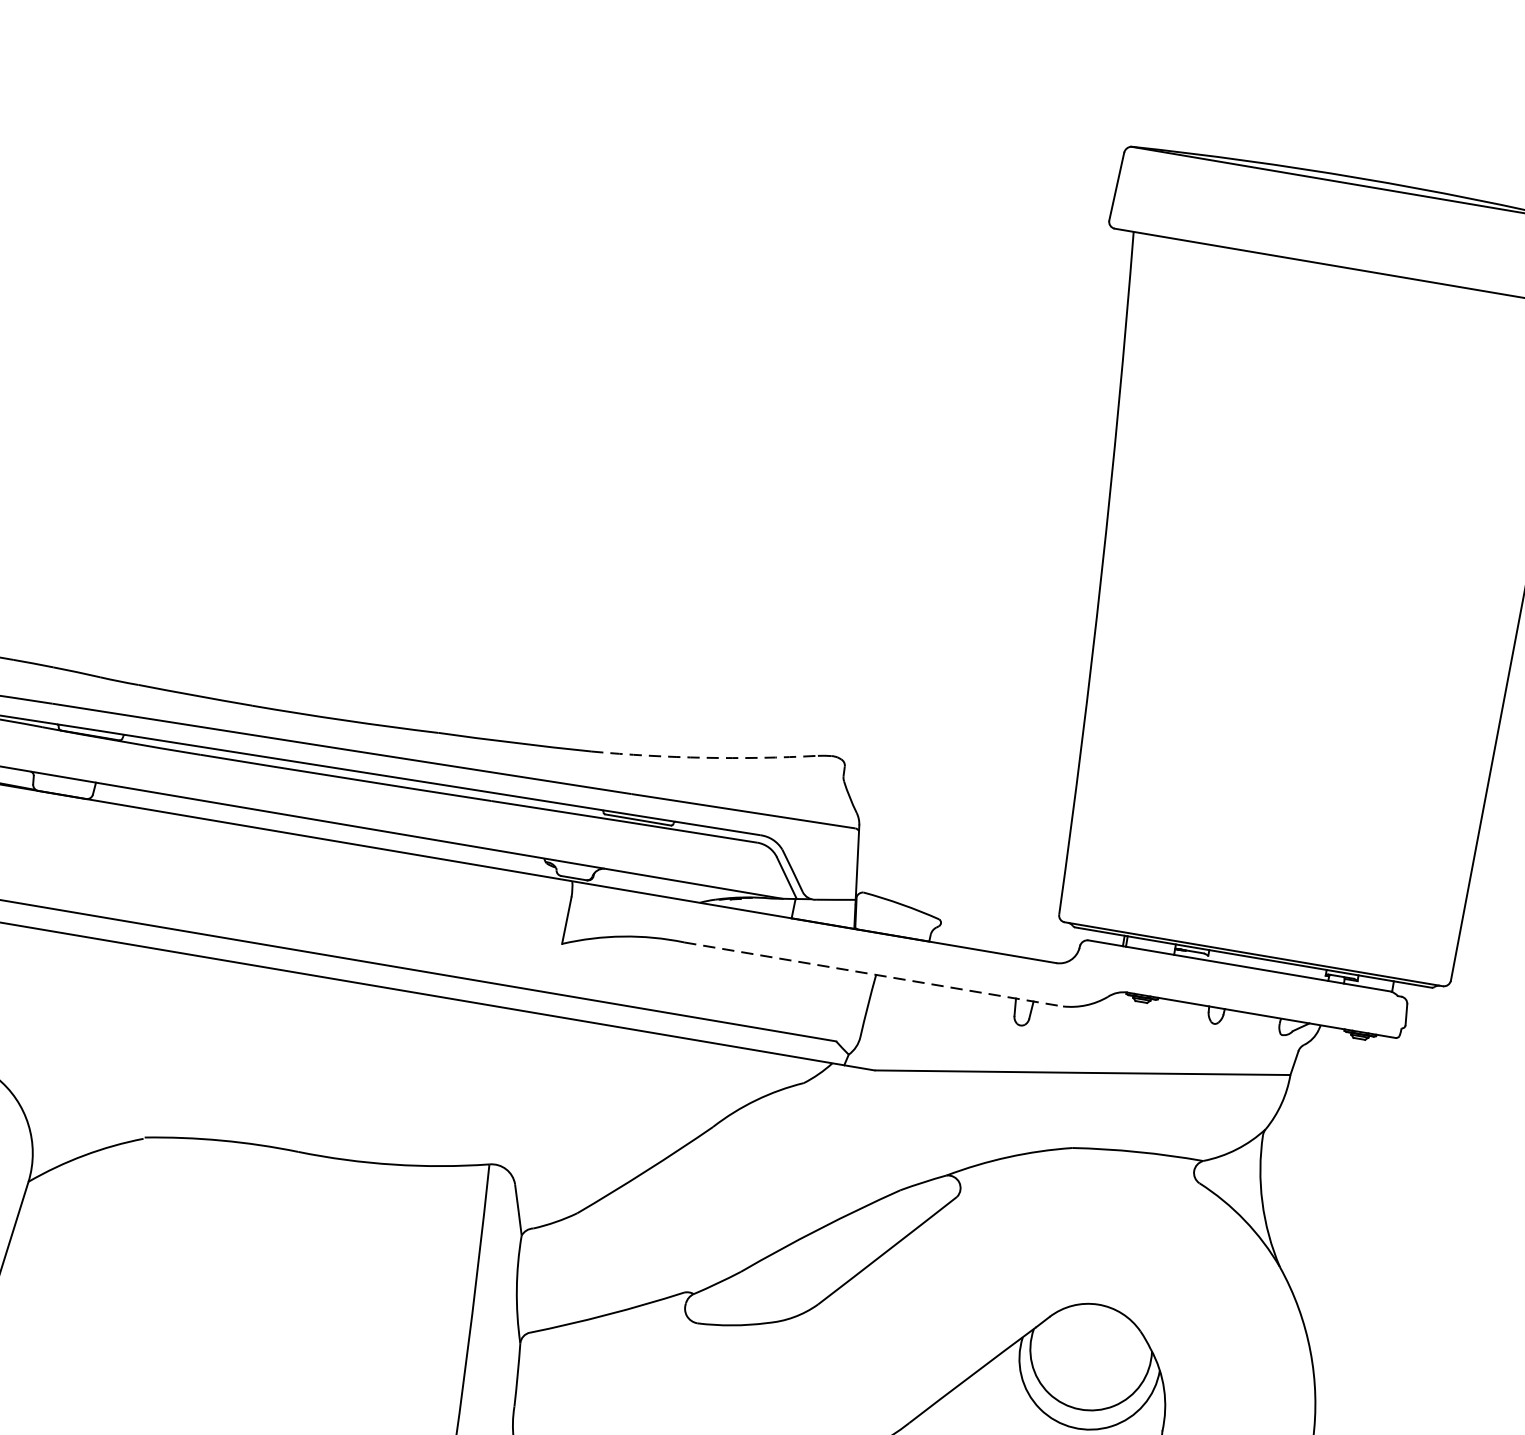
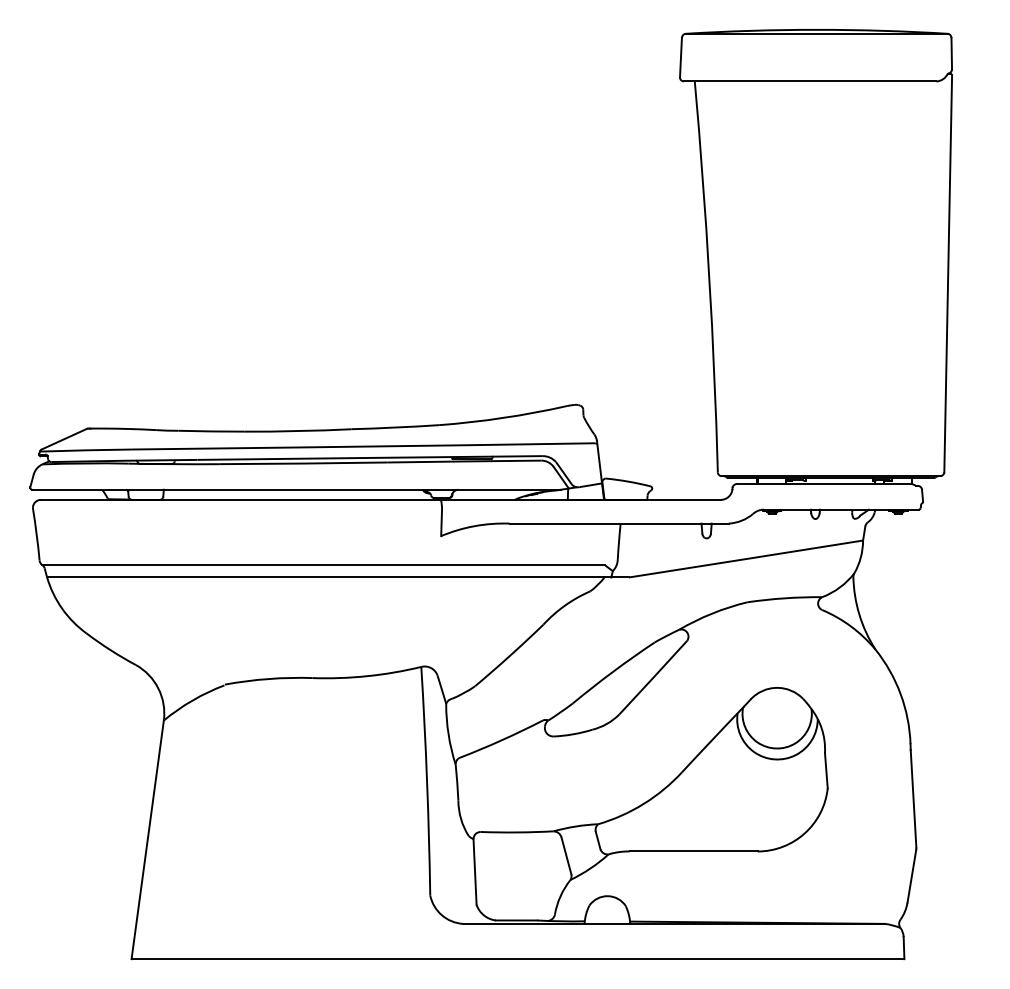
arc: (704, 757) -> (503, 417), dashed -> solid
line: (874, 974) -> (619, 523), dashed -> solid

